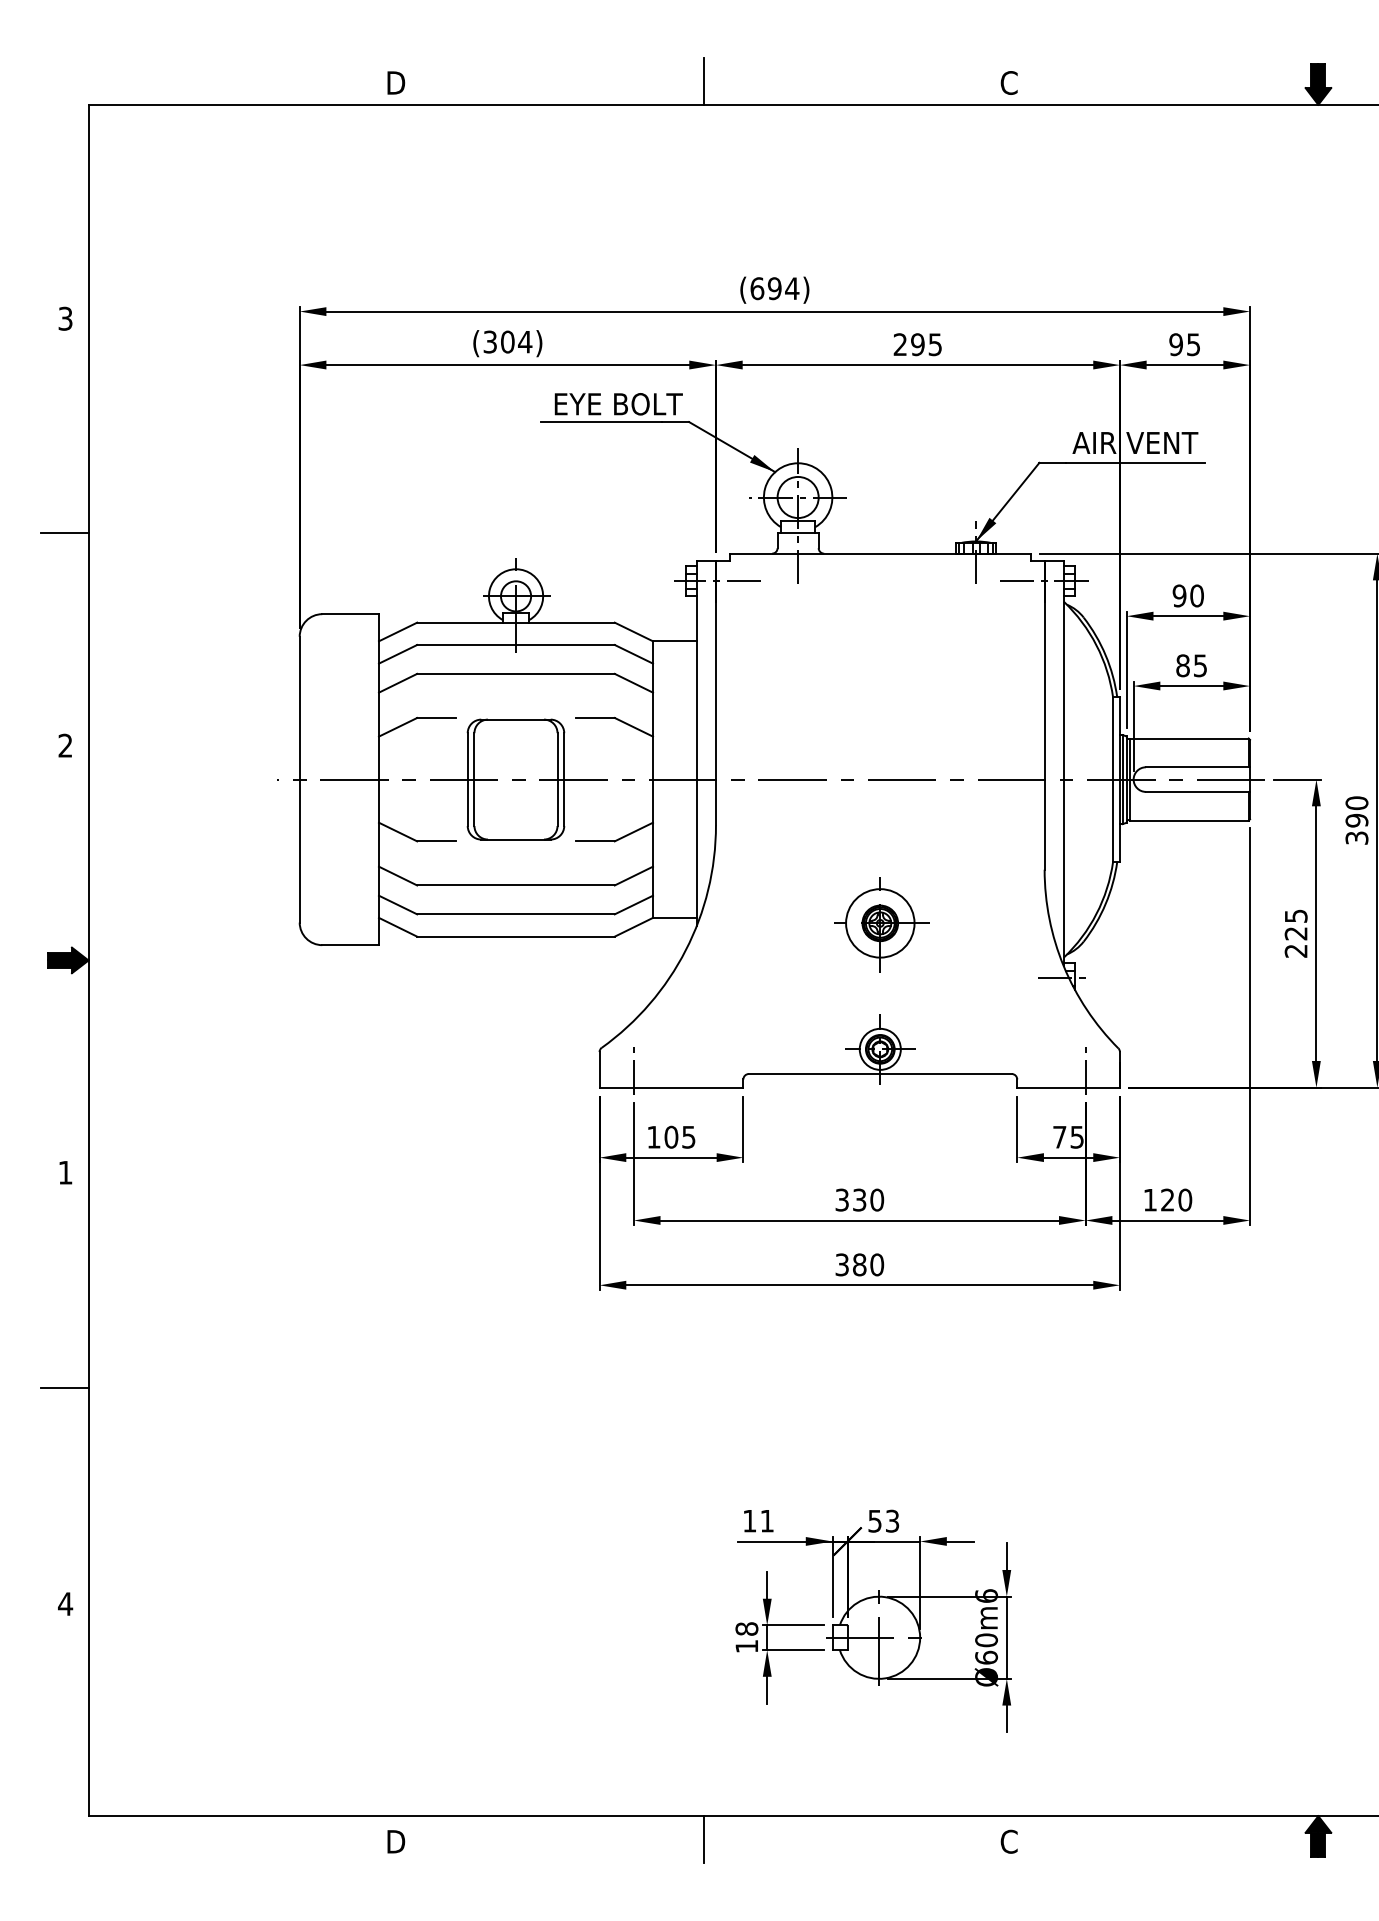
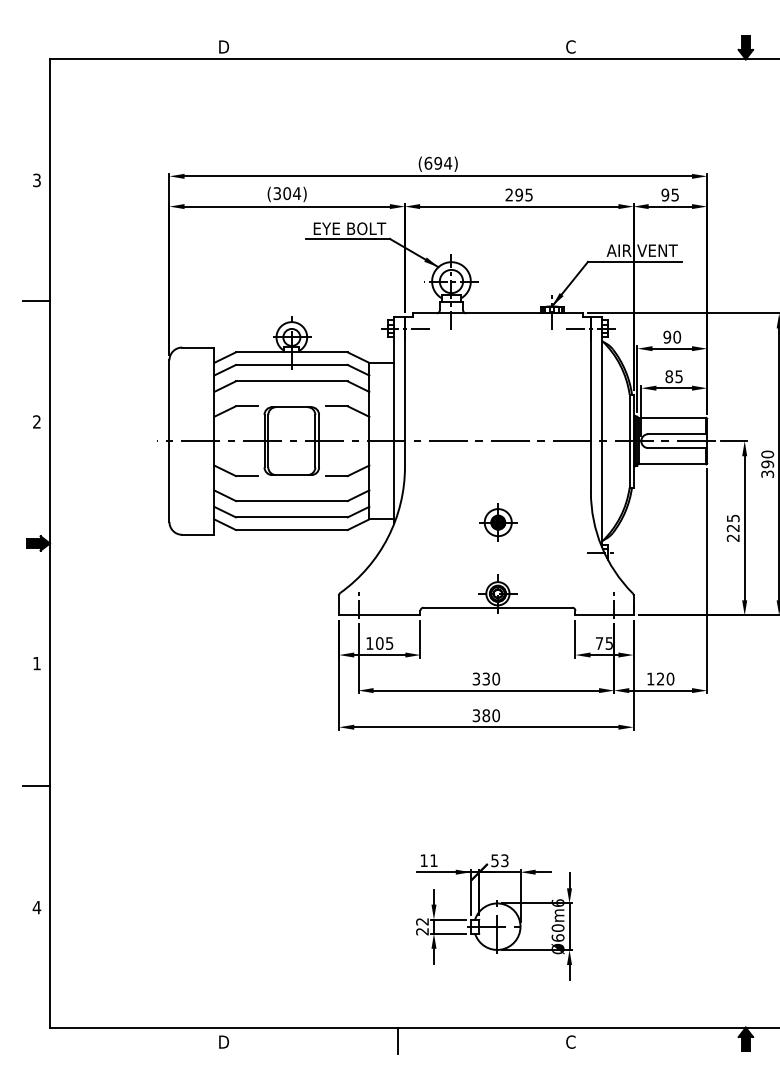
line: (702, 80) -> (397, 45), removed
part: (881, 923) -> (498, 522), size x0.7
text: (746, 1637) -> (422, 926), 18 -> 22

